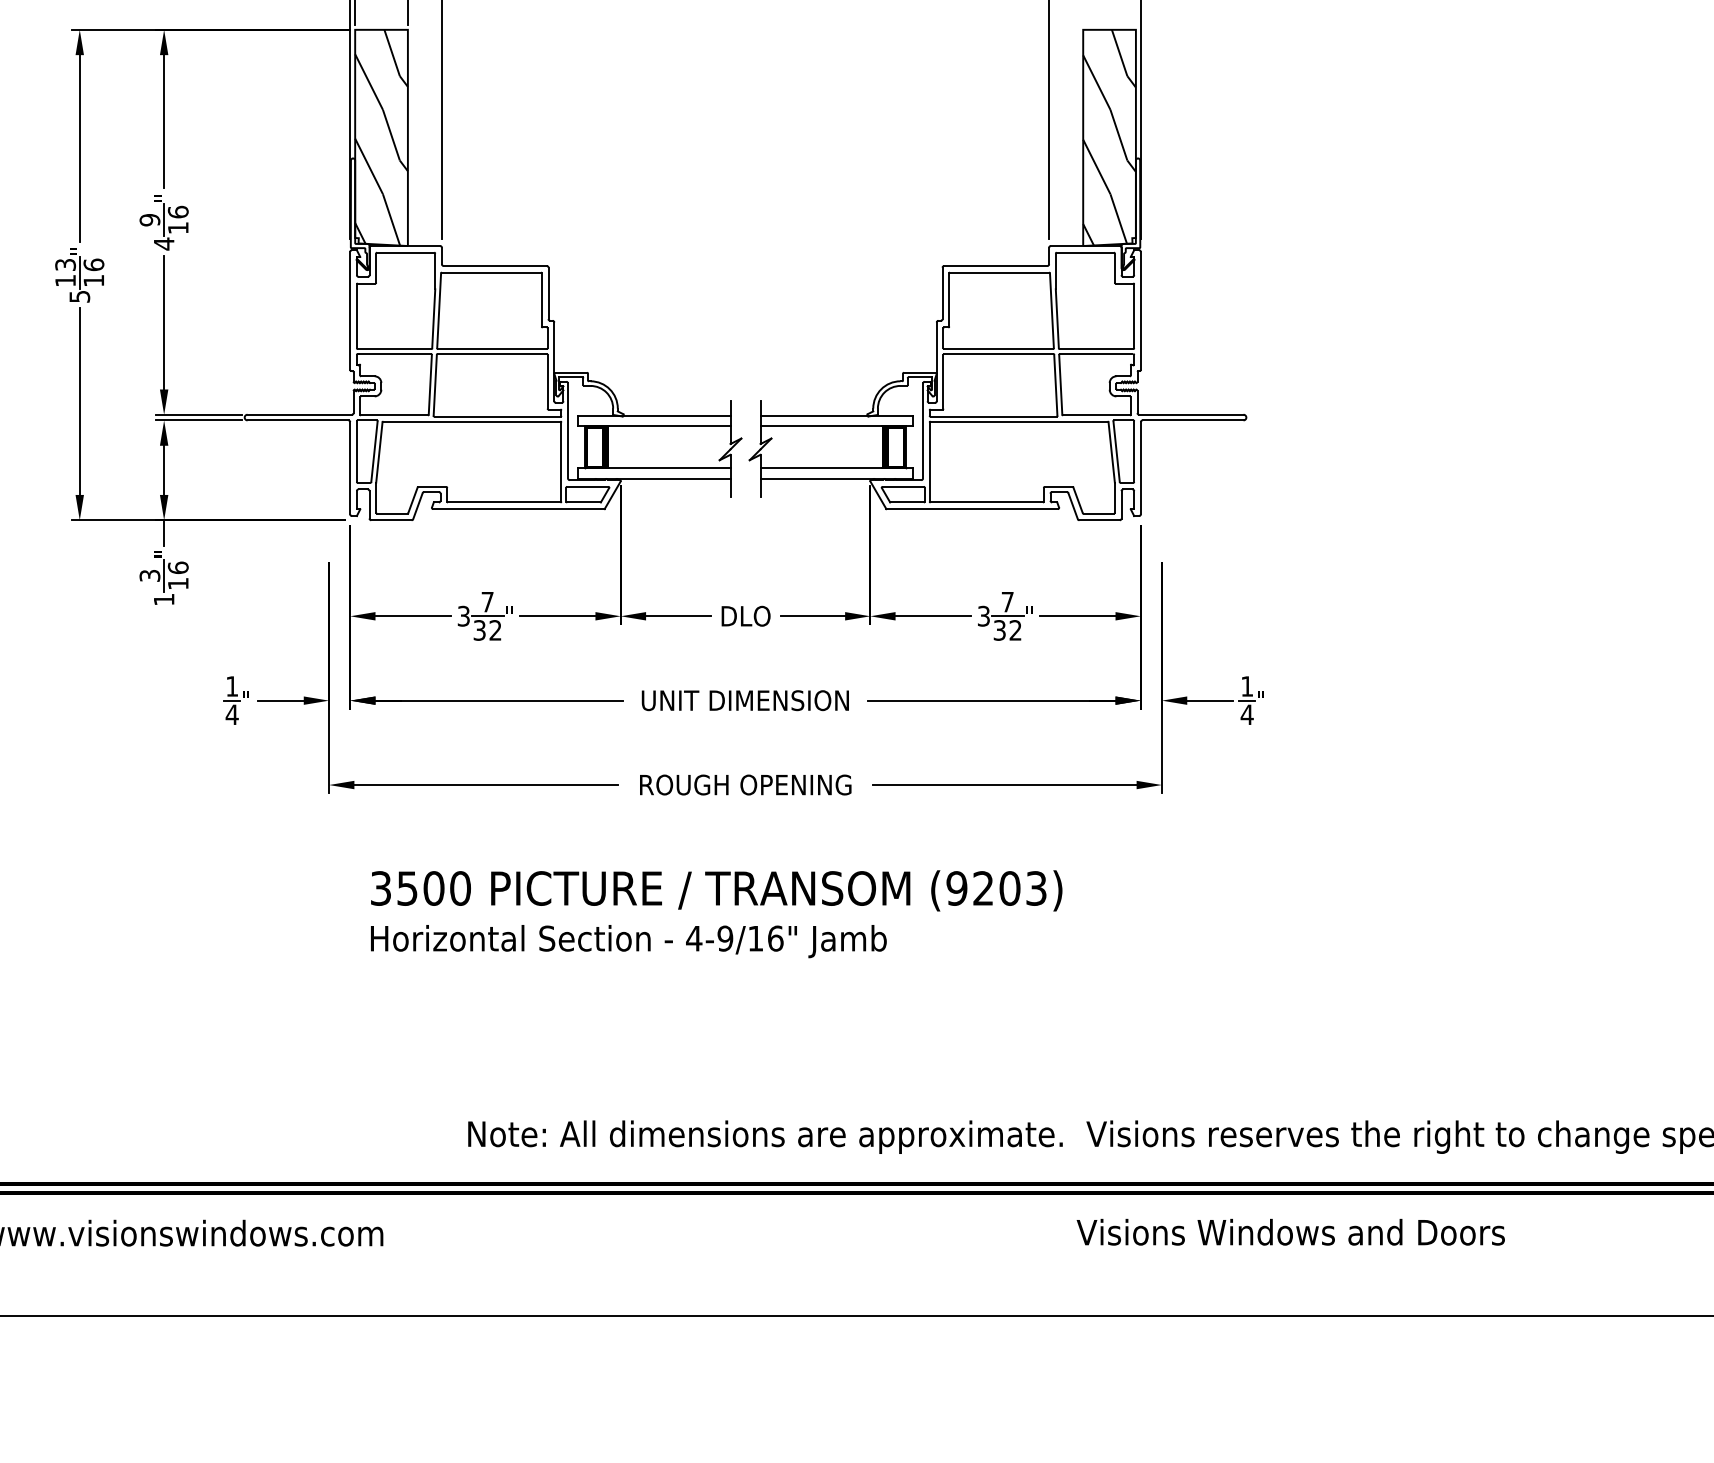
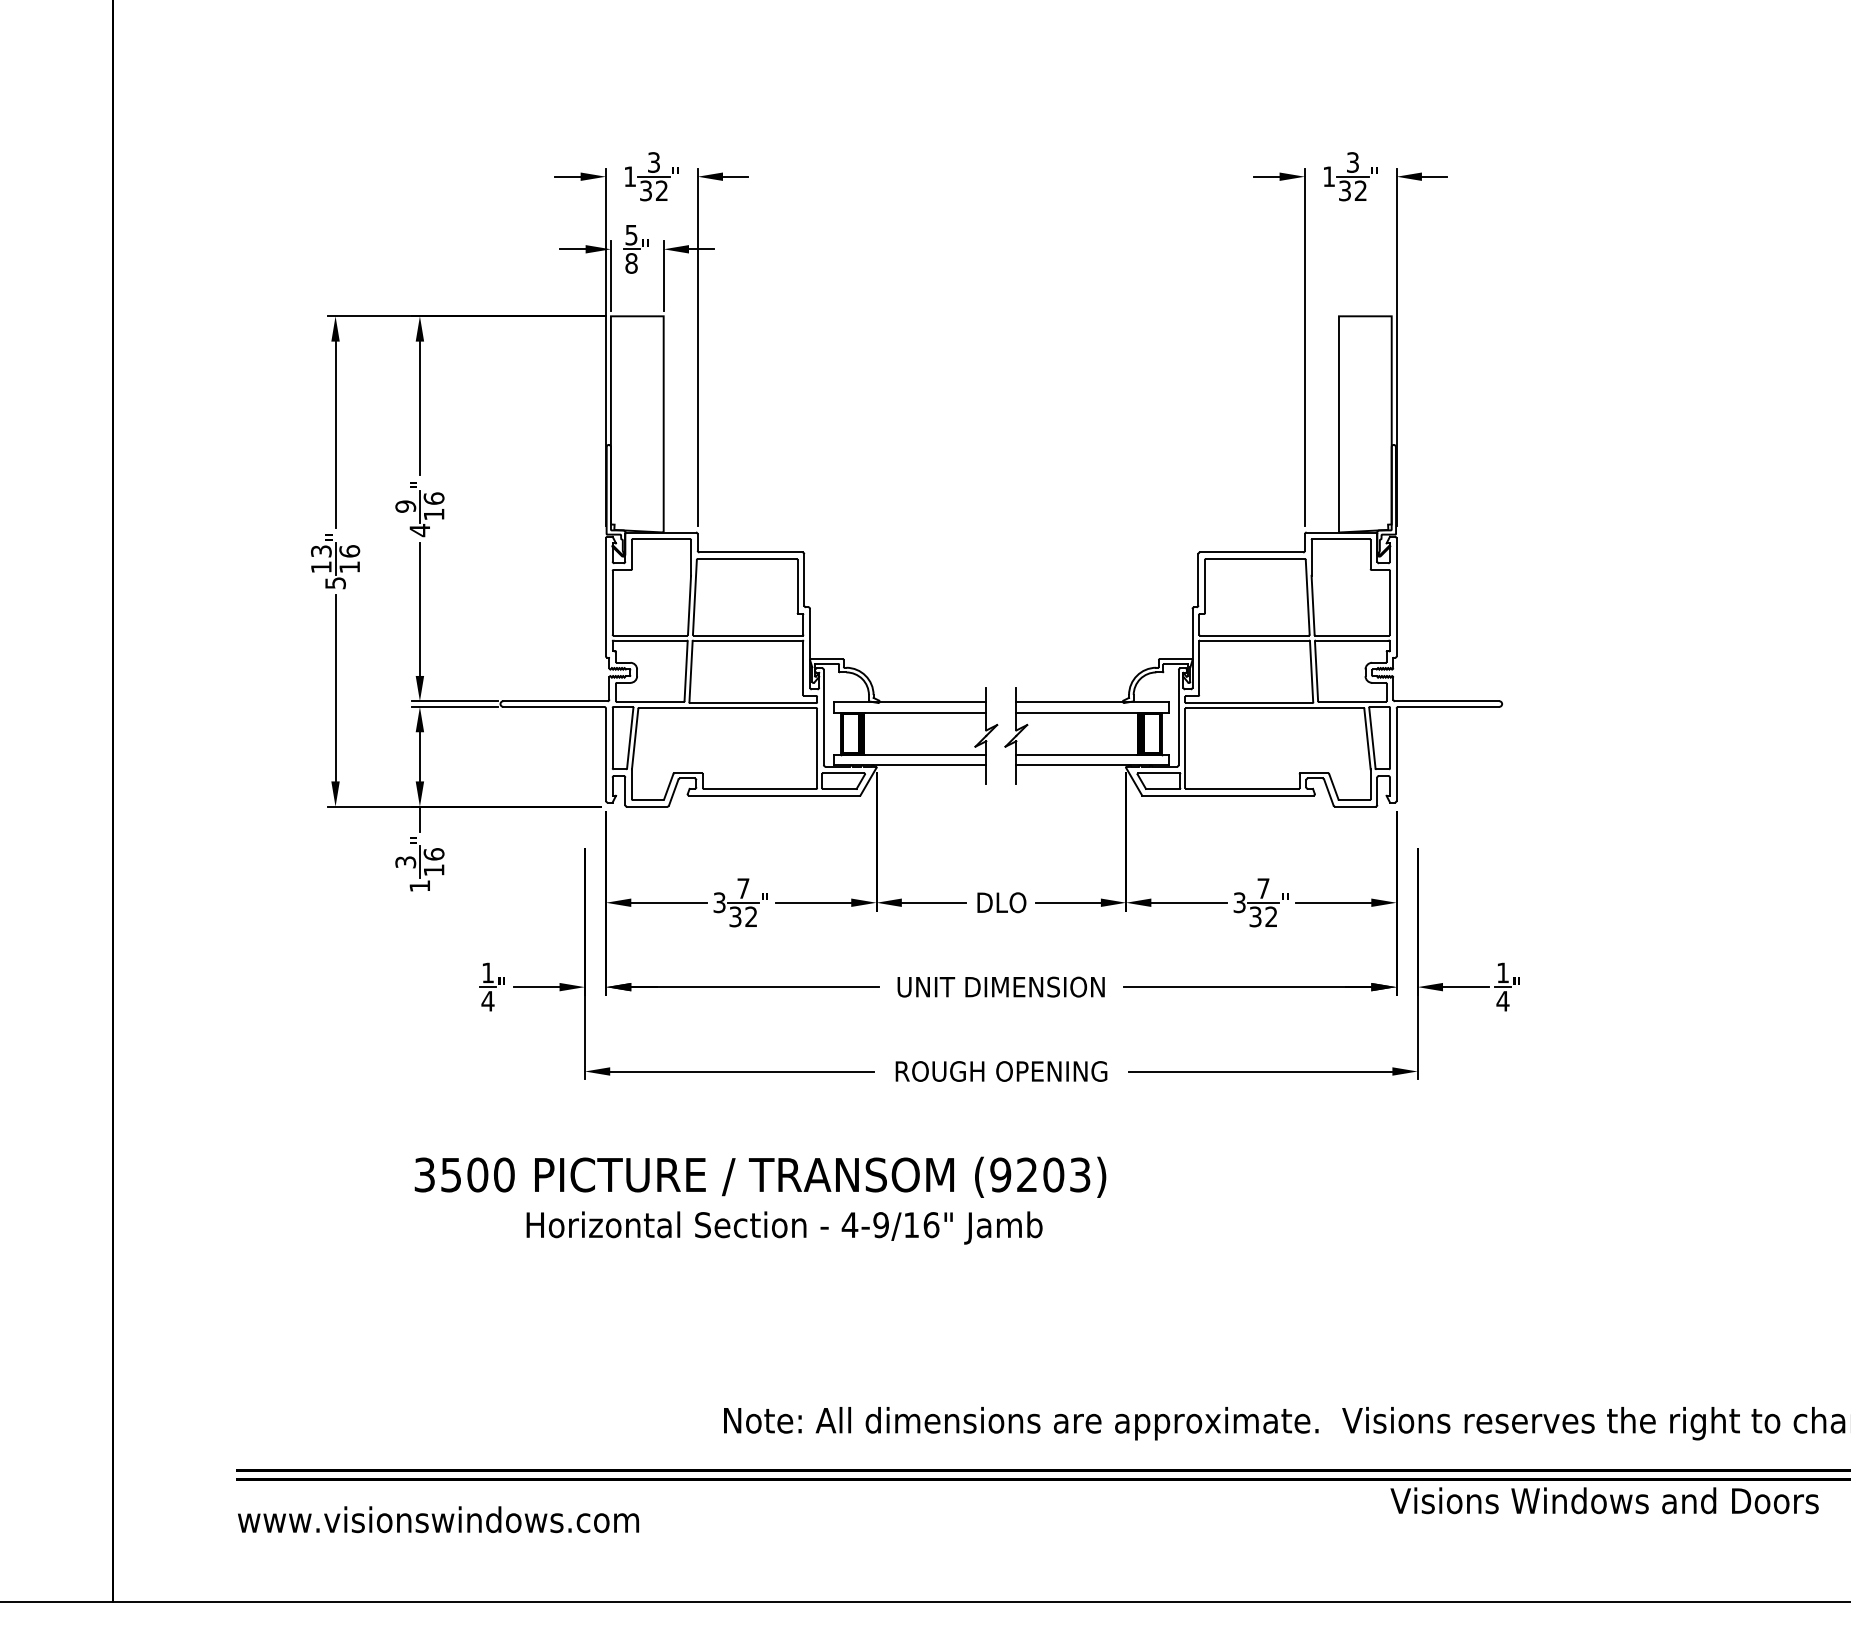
hatch: (1108, 137) -> (1364, 423), removed
hatch: (380, 138) -> (636, 424), removed
text: (716, 890) -> (760, 1176), moved
text: (628, 941) -> (784, 1227), moved
text: (1290, 1232) -> (1604, 1500), moved

